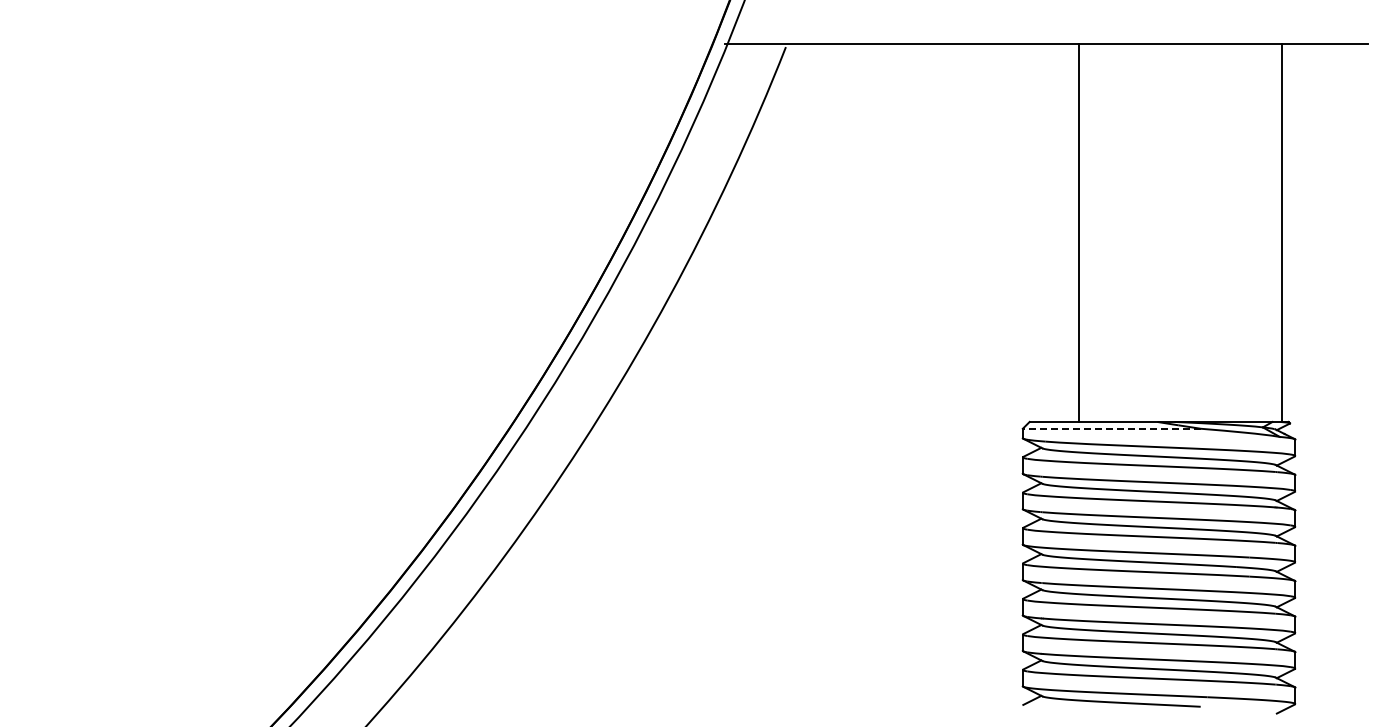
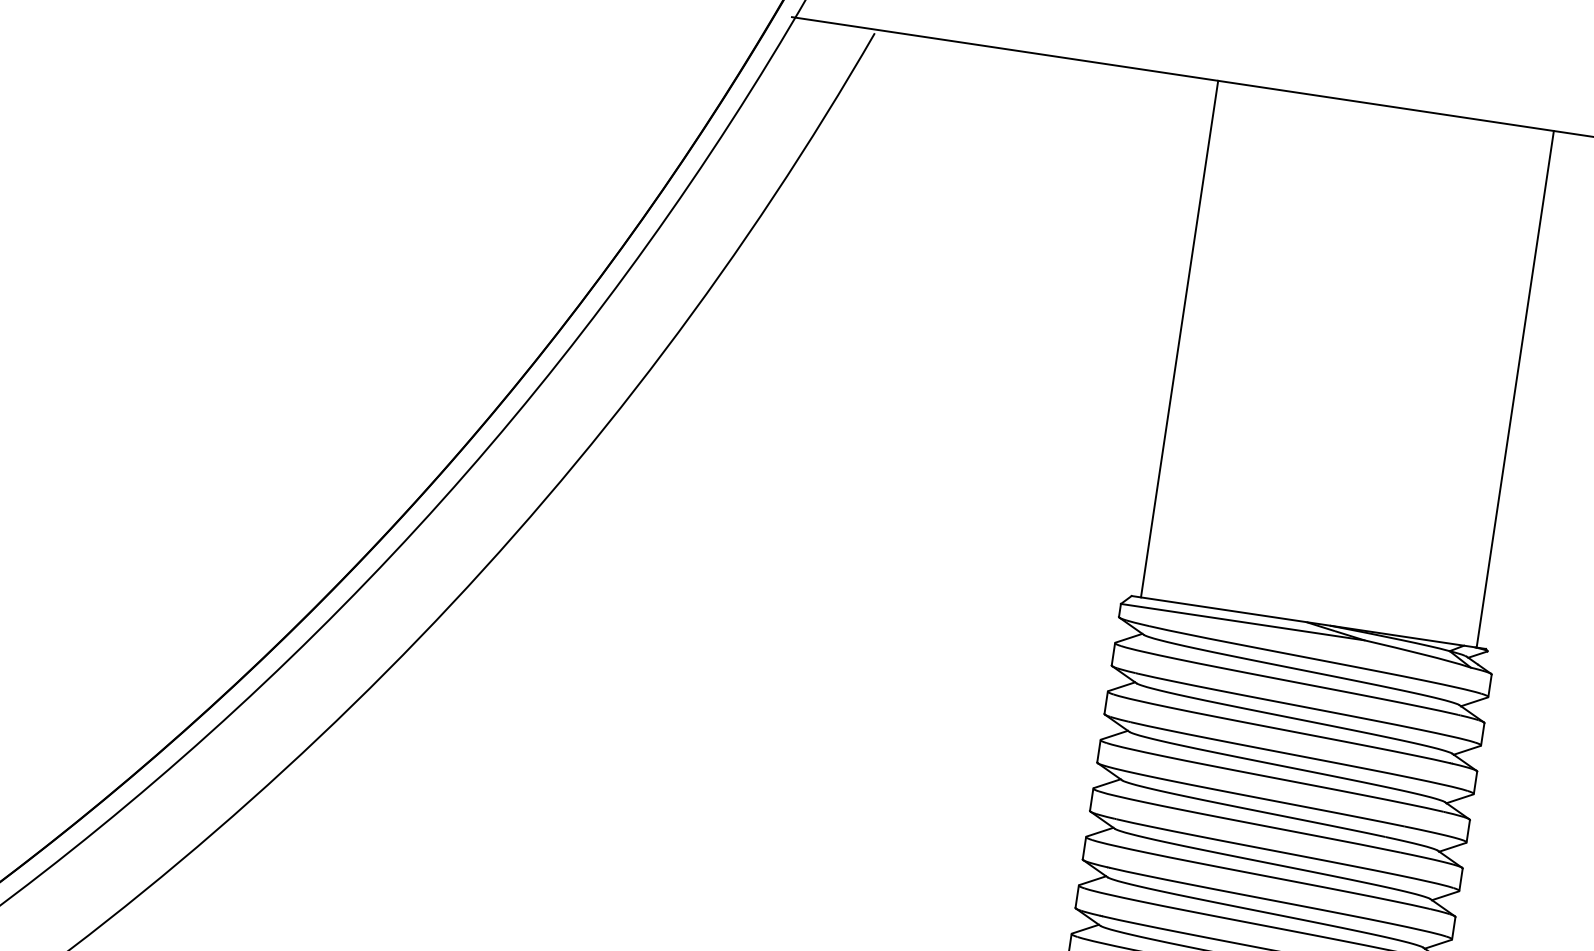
line: (1079, 232) -> (1179, 338), moved
line: (1111, 428) -> (1242, 621), dashed -> solid

